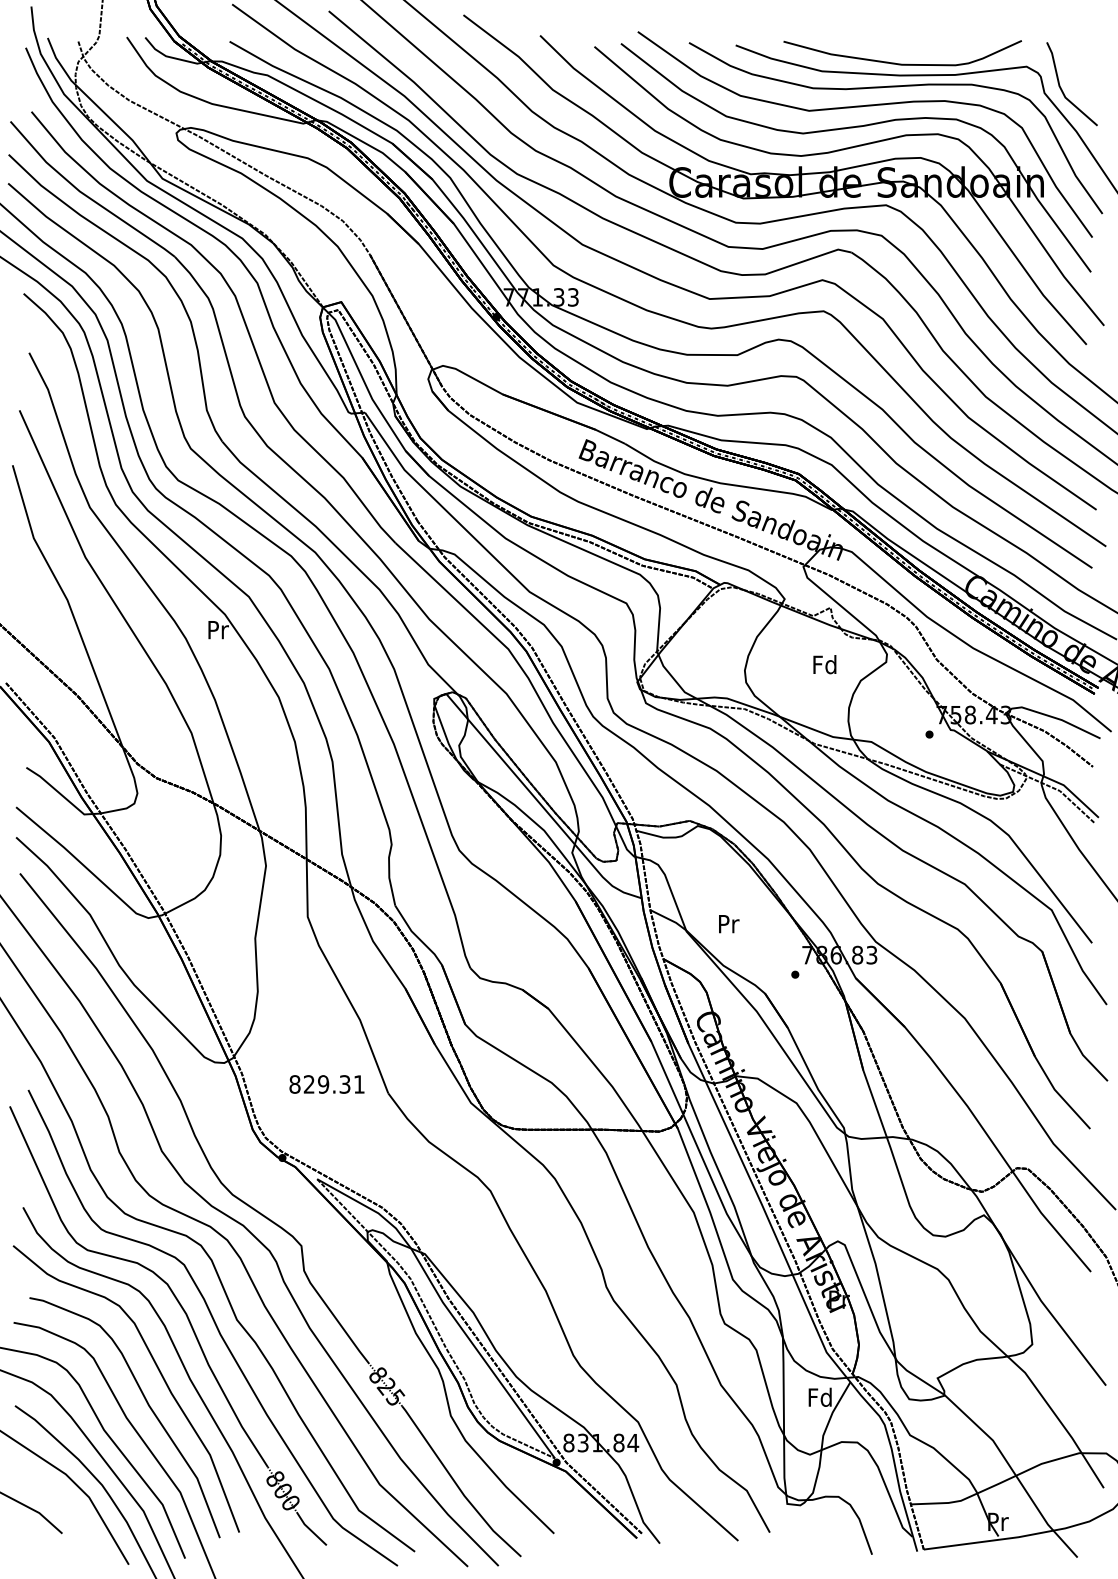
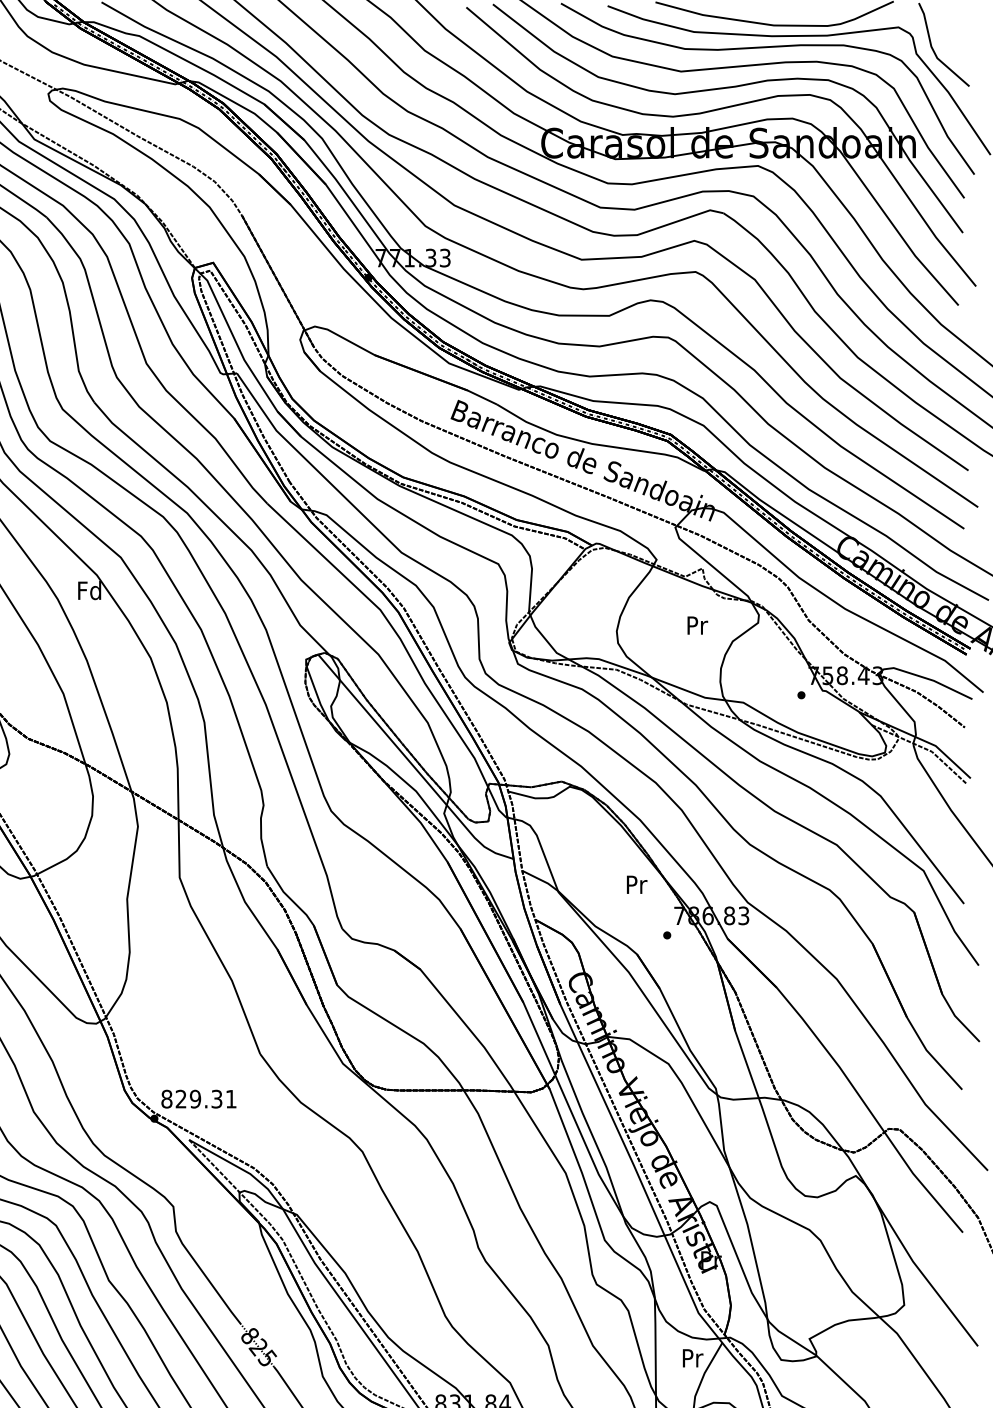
text: (217, 629) -> (89, 590), Pr -> Fd
text: (824, 664) -> (696, 625), Fd -> Pr
text: (729, 924) -> (637, 885), moved
text: (326, 1084) -> (198, 1099), moved
text: (819, 1396) -> (691, 1357), Fd -> Pr

